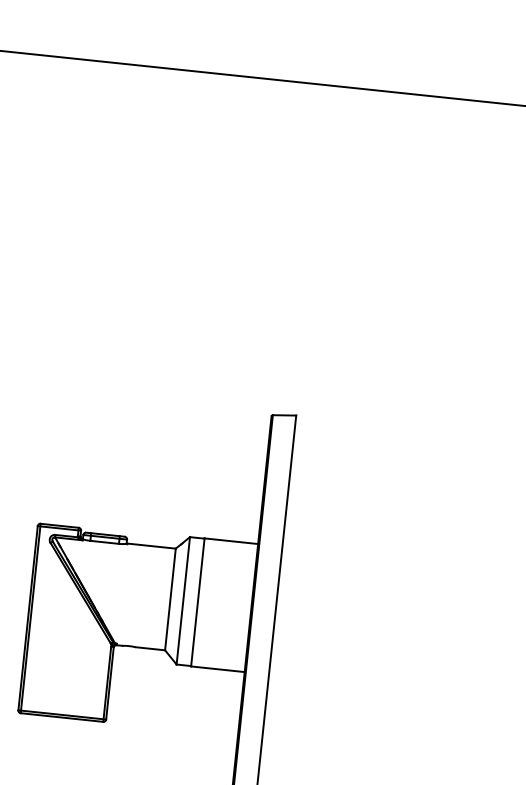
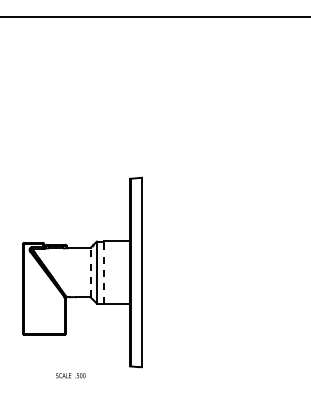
line: (170, 599) -> (90, 272), solid -> dashed
line: (196, 602) -> (103, 272), solid -> dashed

